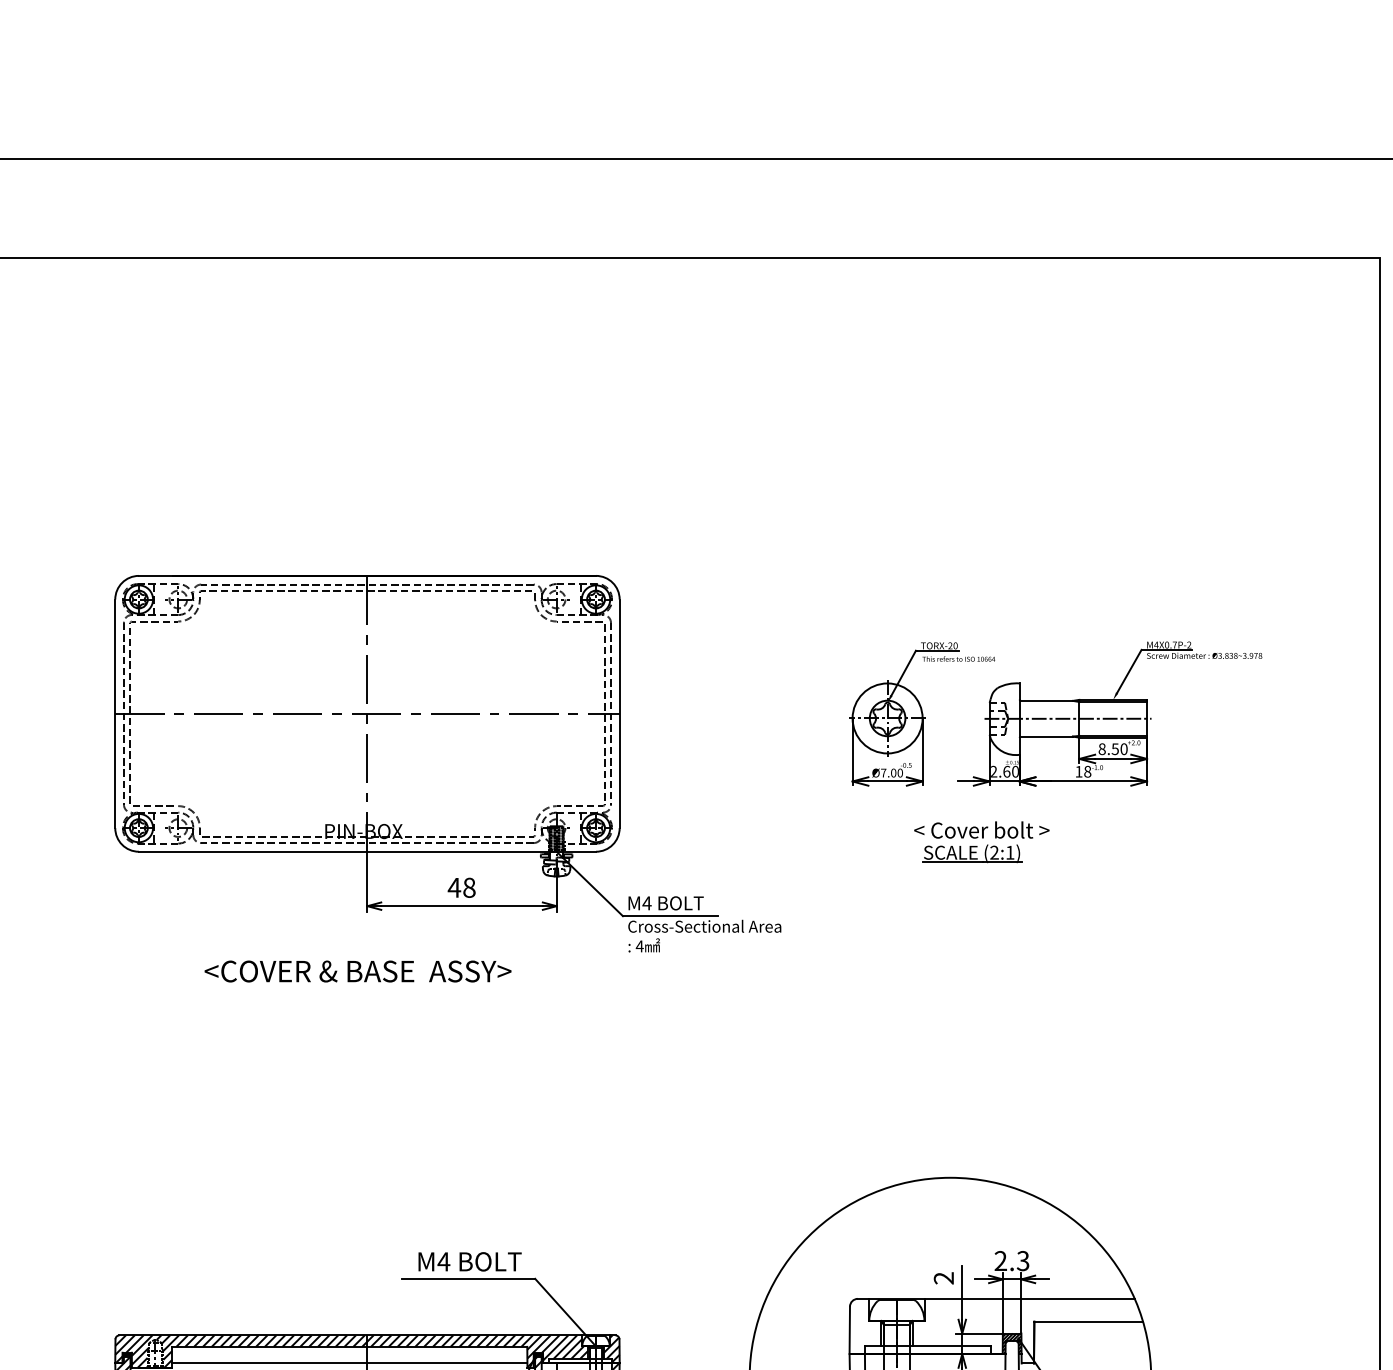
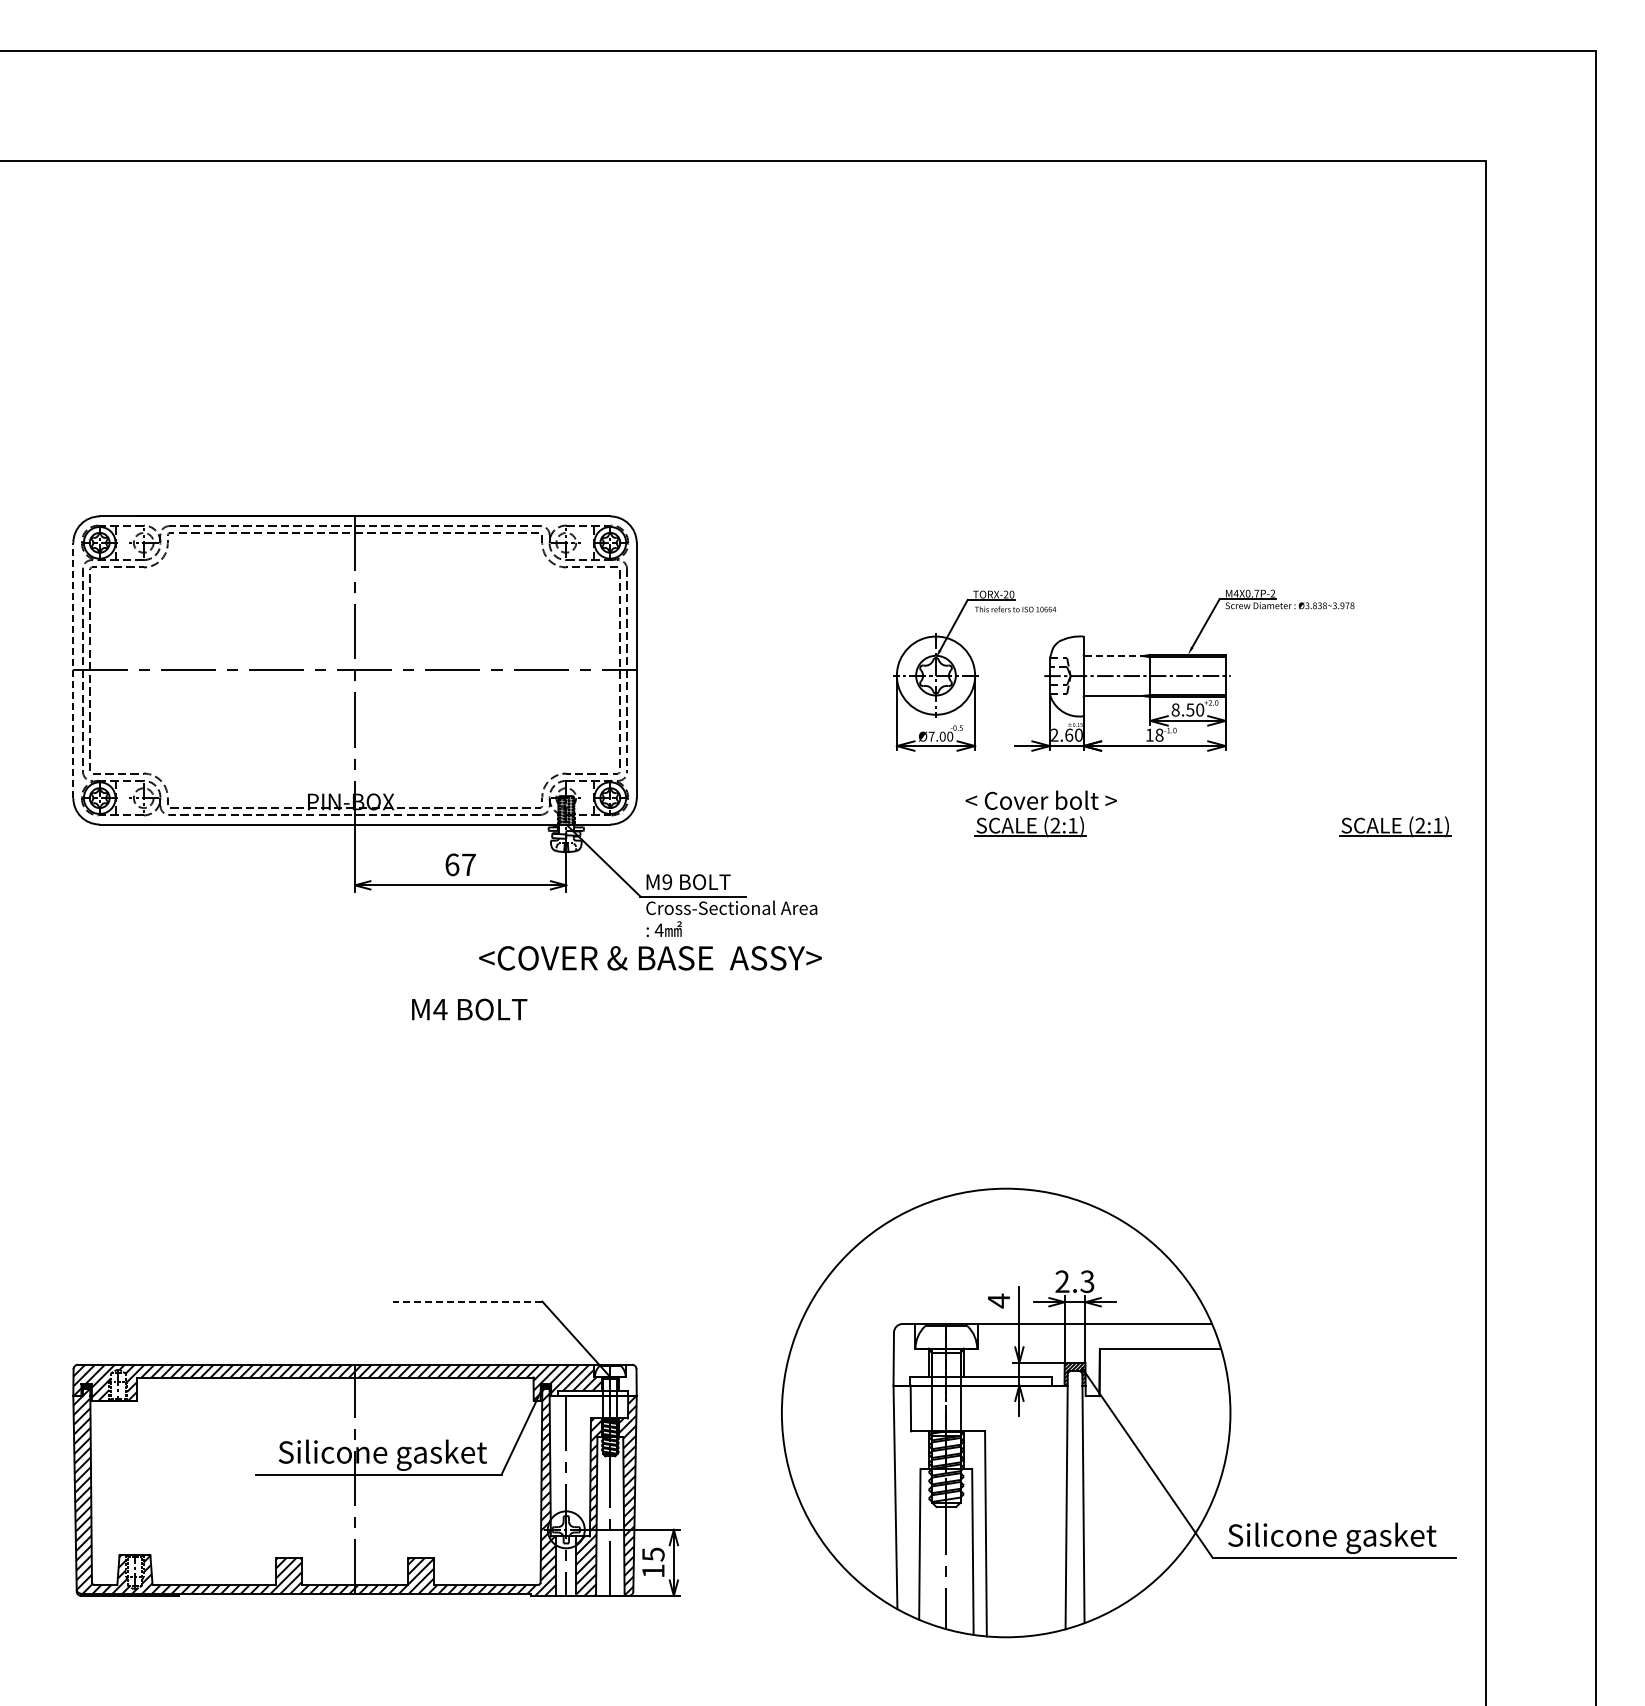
line: (1047, 701) -> (1114, 656), solid -> dashed
line: (115, 713) -> (73, 670), solid -> dashed
part: (1299, 853) -> (1395, 826), added
text: (461, 887) -> (459, 864), 48 -> 67
text: (647, 903) -> (667, 882), M4 -> M9
text: (358, 971) -> (650, 958), moved
text: (469, 1261) -> (469, 1009), moved
text: (943, 1277) -> (998, 1300), 2 -> 4
line: (468, 1278) -> (467, 1301), solid -> dashed
hatch: (611, 1348) -> (627, 1379), removed
line: (349, 1362) -> (334, 1395), removed

